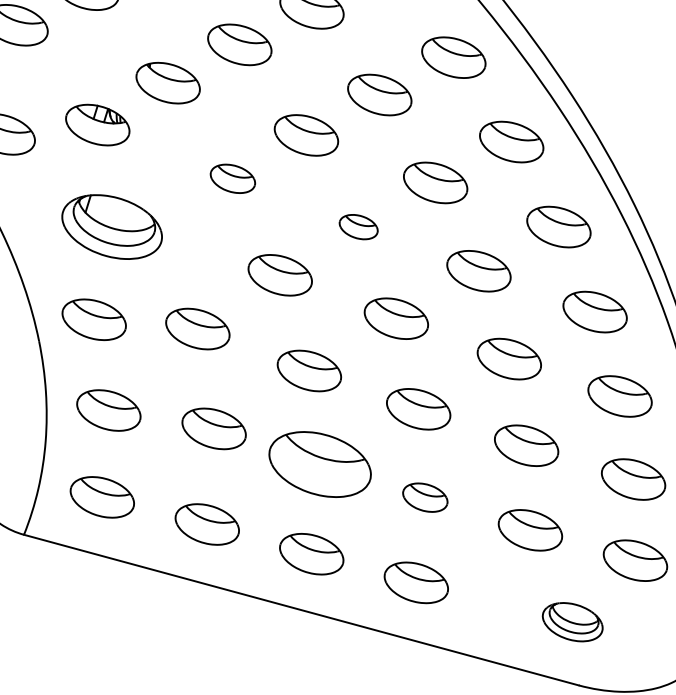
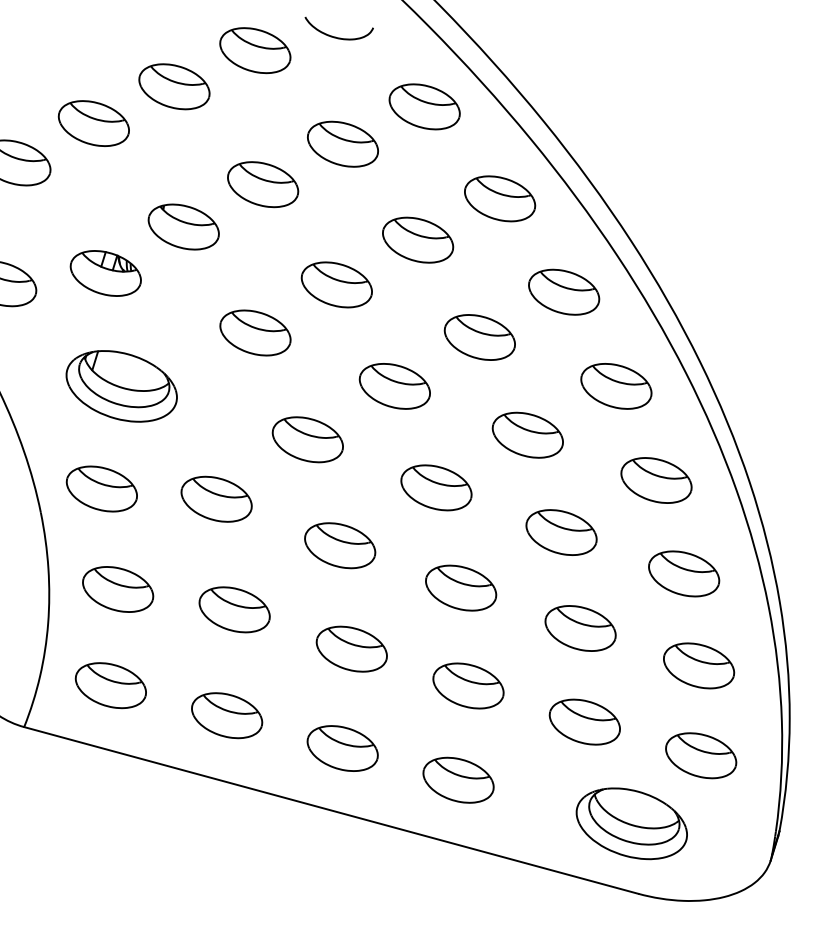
part: (232, 178) -> (255, 332), size x1.43
part: (358, 227) -> (394, 386), size x1.67
part: (319, 463) -> (351, 648), size x0.62
part: (425, 497) -> (468, 685), size x1.43
part: (572, 621) -> (631, 823), size x1.67

